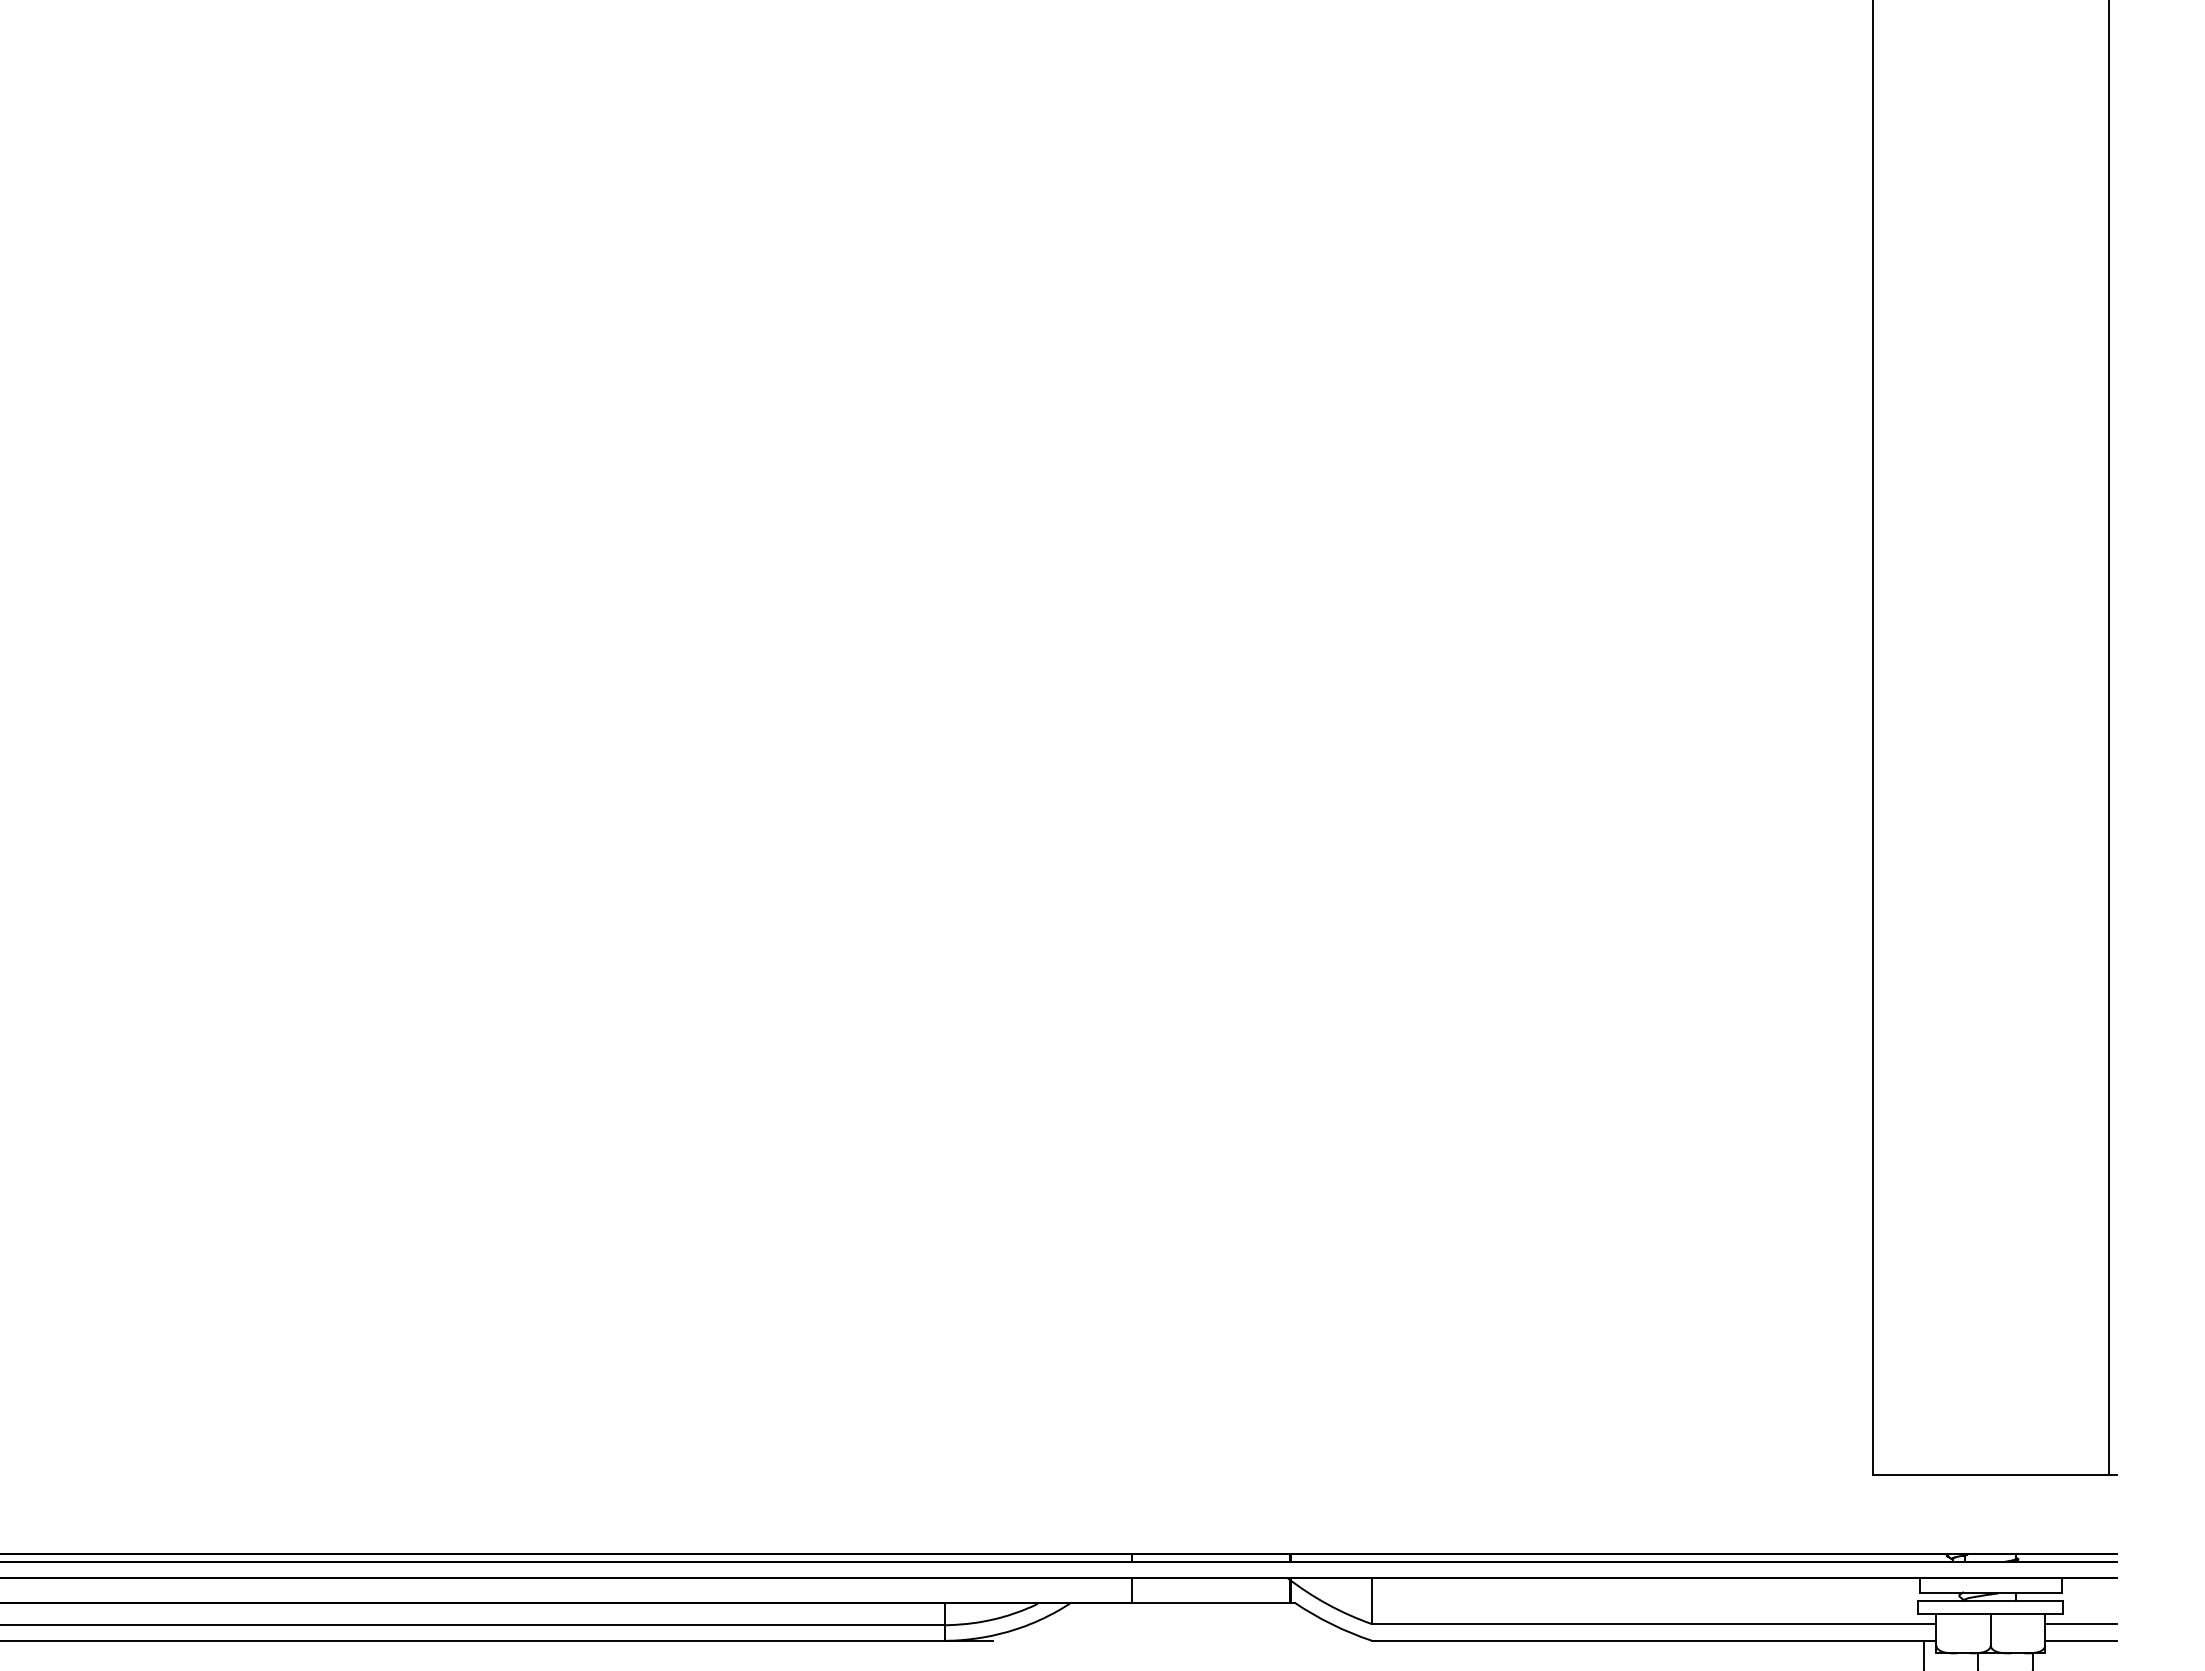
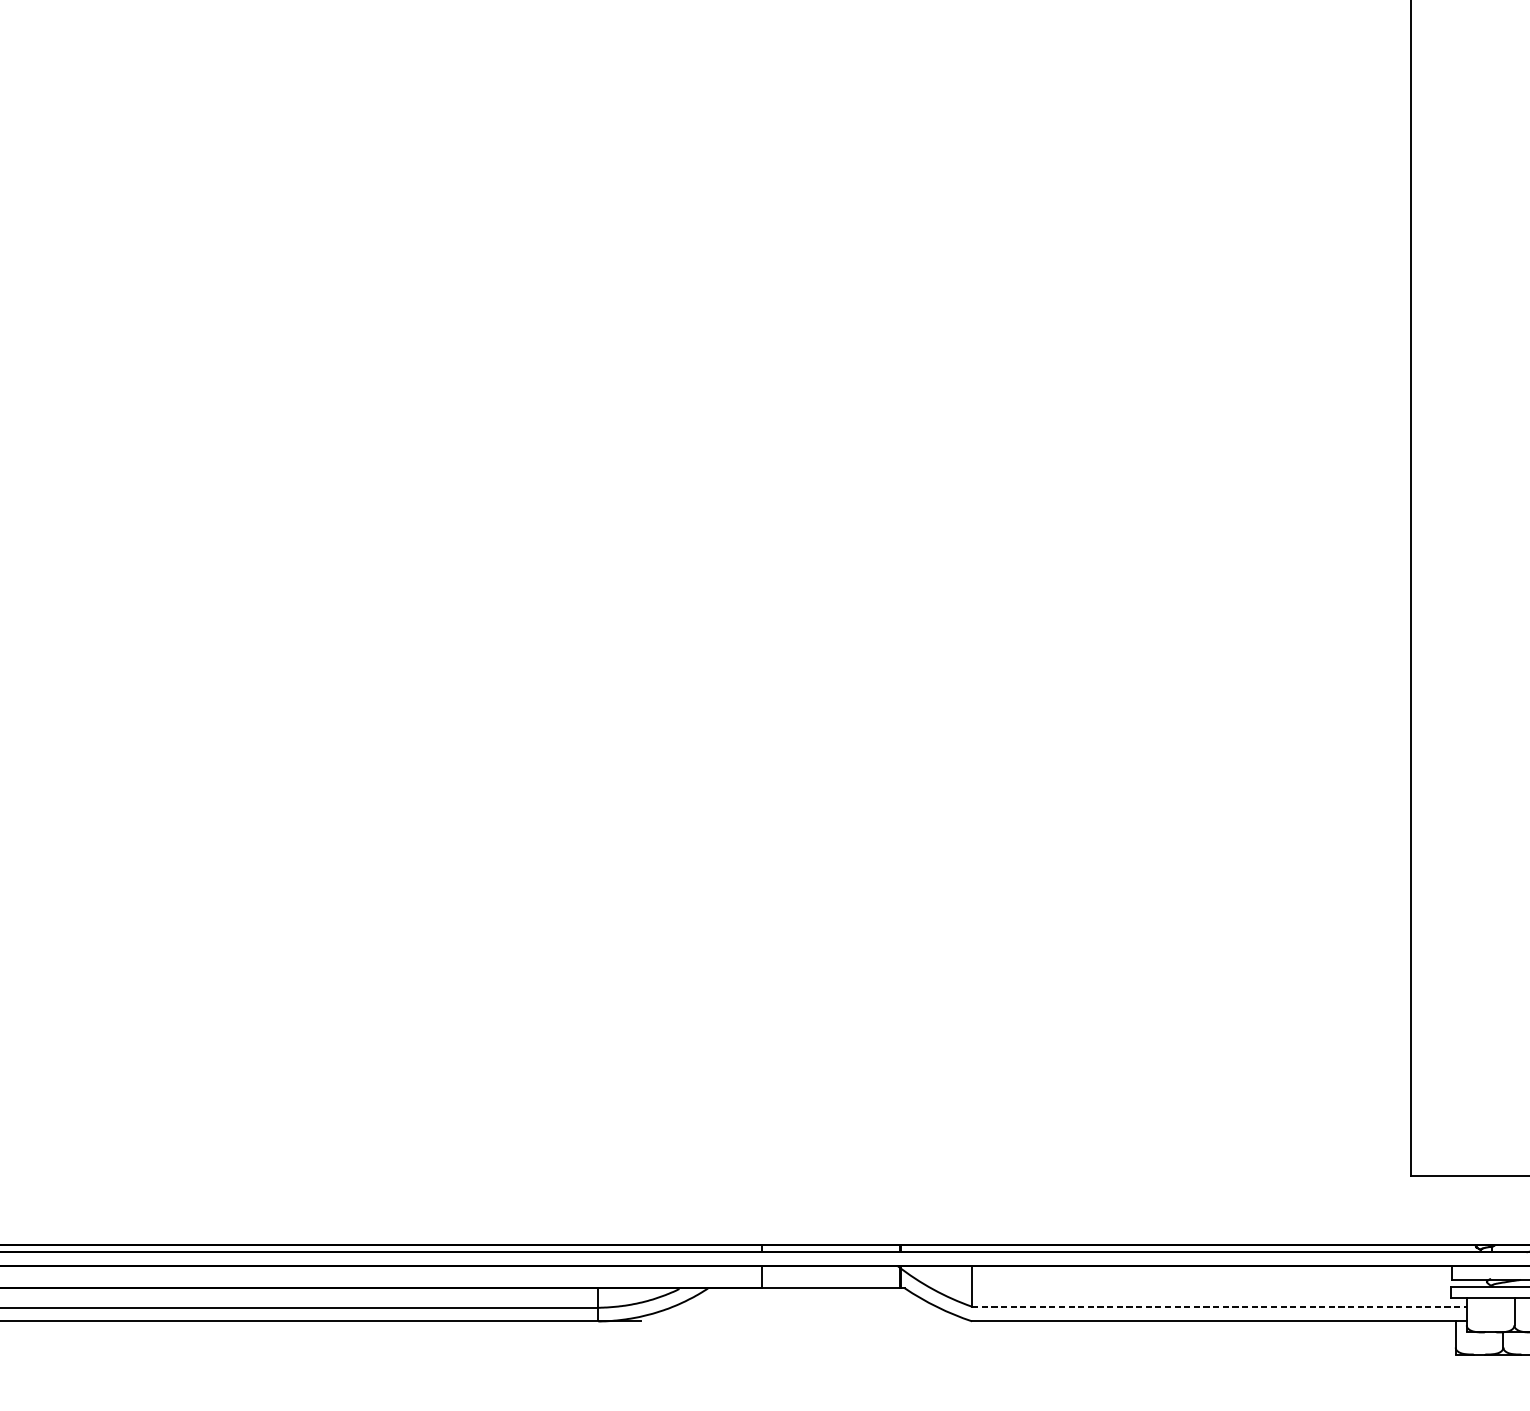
line: (1654, 1624) -> (1219, 1307), solid -> dashed

